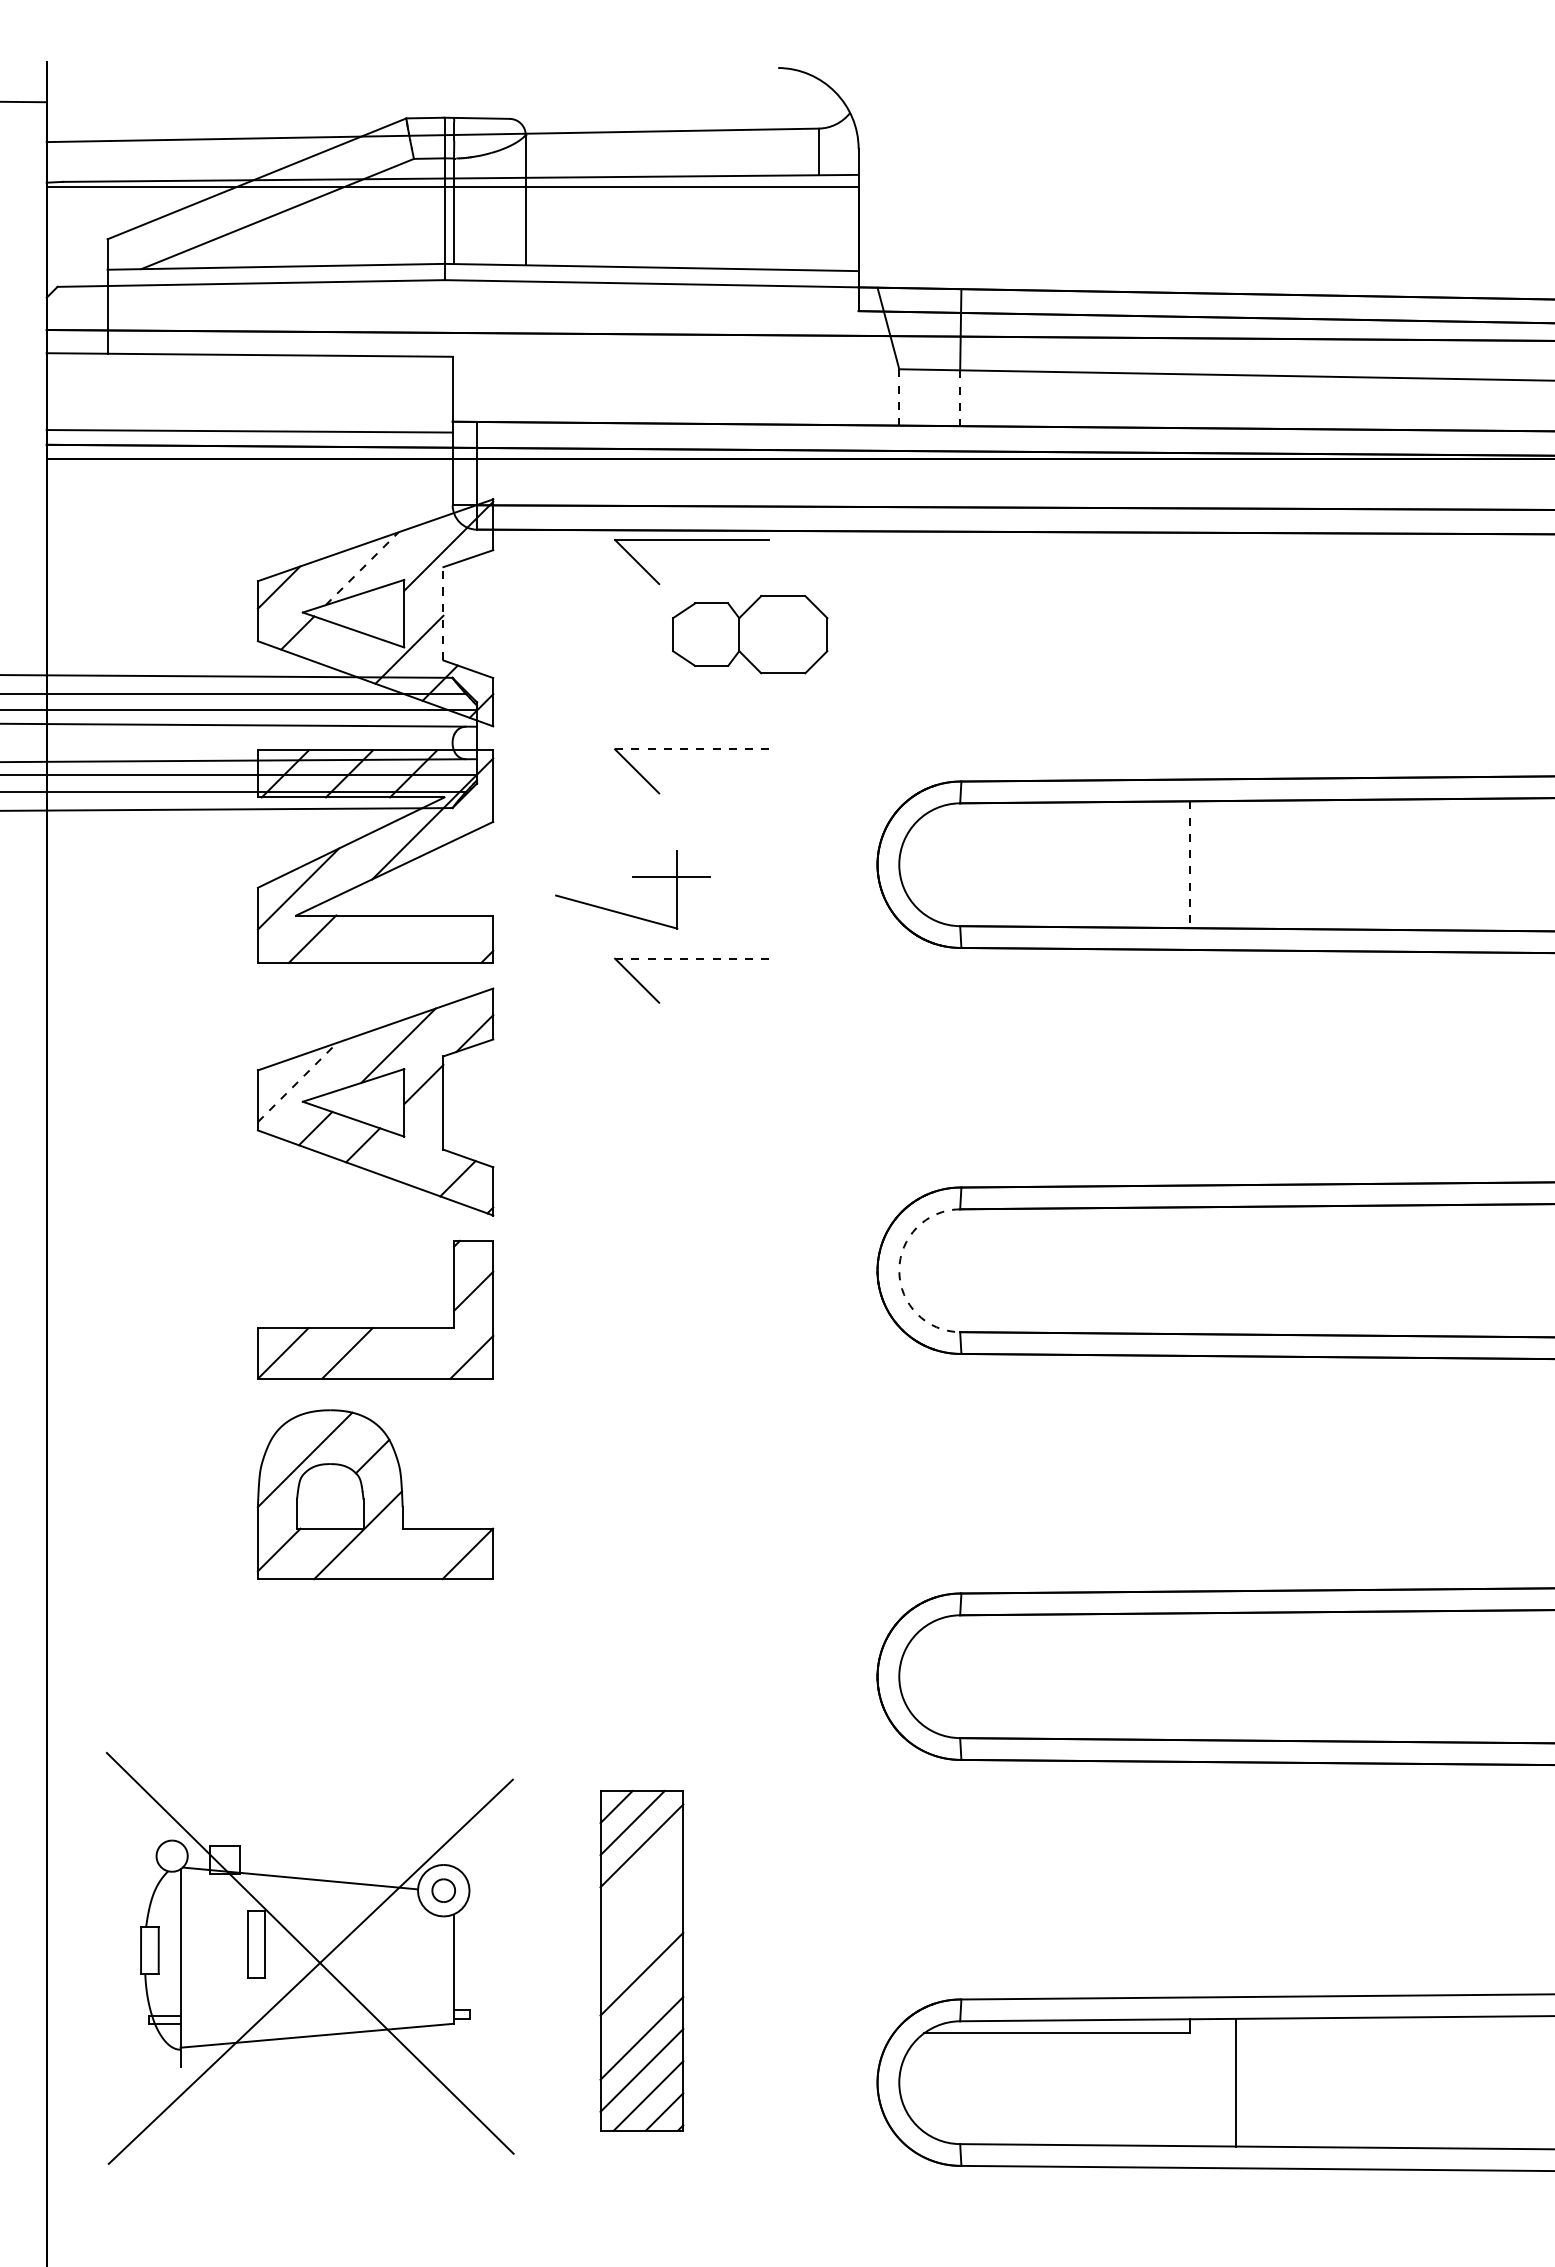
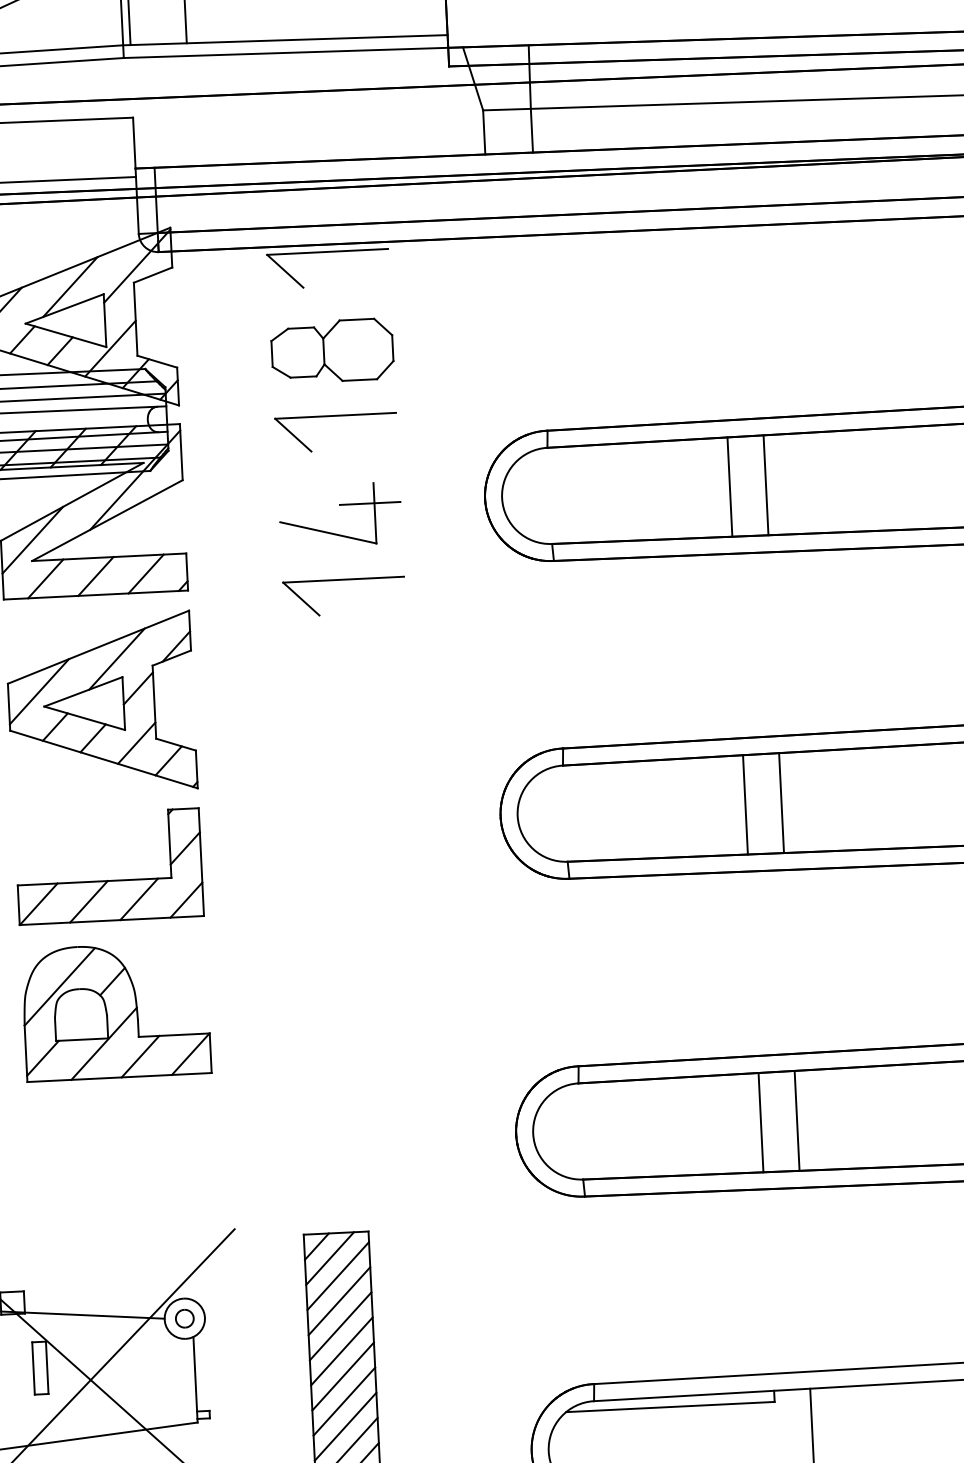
line: (899, 397) -> (484, 132), dashed -> solid
line: (960, 398) -> (532, 130), dashed -> solid
line: (362, 568) -> (70, 286), dashed -> solid
line: (443, 613) -> (135, 319), dashed -> solid
part: (750, 634) -> (332, 350), moved
line: (345, 649) -> (60, 350), added
line: (692, 749) -> (335, 415), dashed -> solid
line: (1236, 864) -> (766, 485), added
line: (1190, 865) -> (730, 487), dashed -> solid
part: (632, 877) -> (339, 505), moved
line: (376, 938) -> (95, 575), added
line: (440, 938) -> (145, 573), added
line: (692, 958) -> (343, 579), dashed -> solid
line: (297, 1082) -> (39, 691), dashed -> solid
line: (418, 1154) -> (136, 743), added
arc: (899, 1270) -> (517, 815), dashed -> solid
line: (1190, 1270) -> (745, 804), added
line: (1236, 1270) -> (781, 802), added
line: (411, 1353) -> (139, 899), added
line: (403, 1553) -> (140, 1056), added
line: (1190, 1676) -> (761, 1122), added
line: (1236, 1676) -> (797, 1120), added
line: (641, 1877) -> (339, 1300), added
line: (641, 1909) -> (340, 1325), added
line: (641, 1941) -> (341, 1350), added
line: (641, 2005) -> (344, 1401), added

